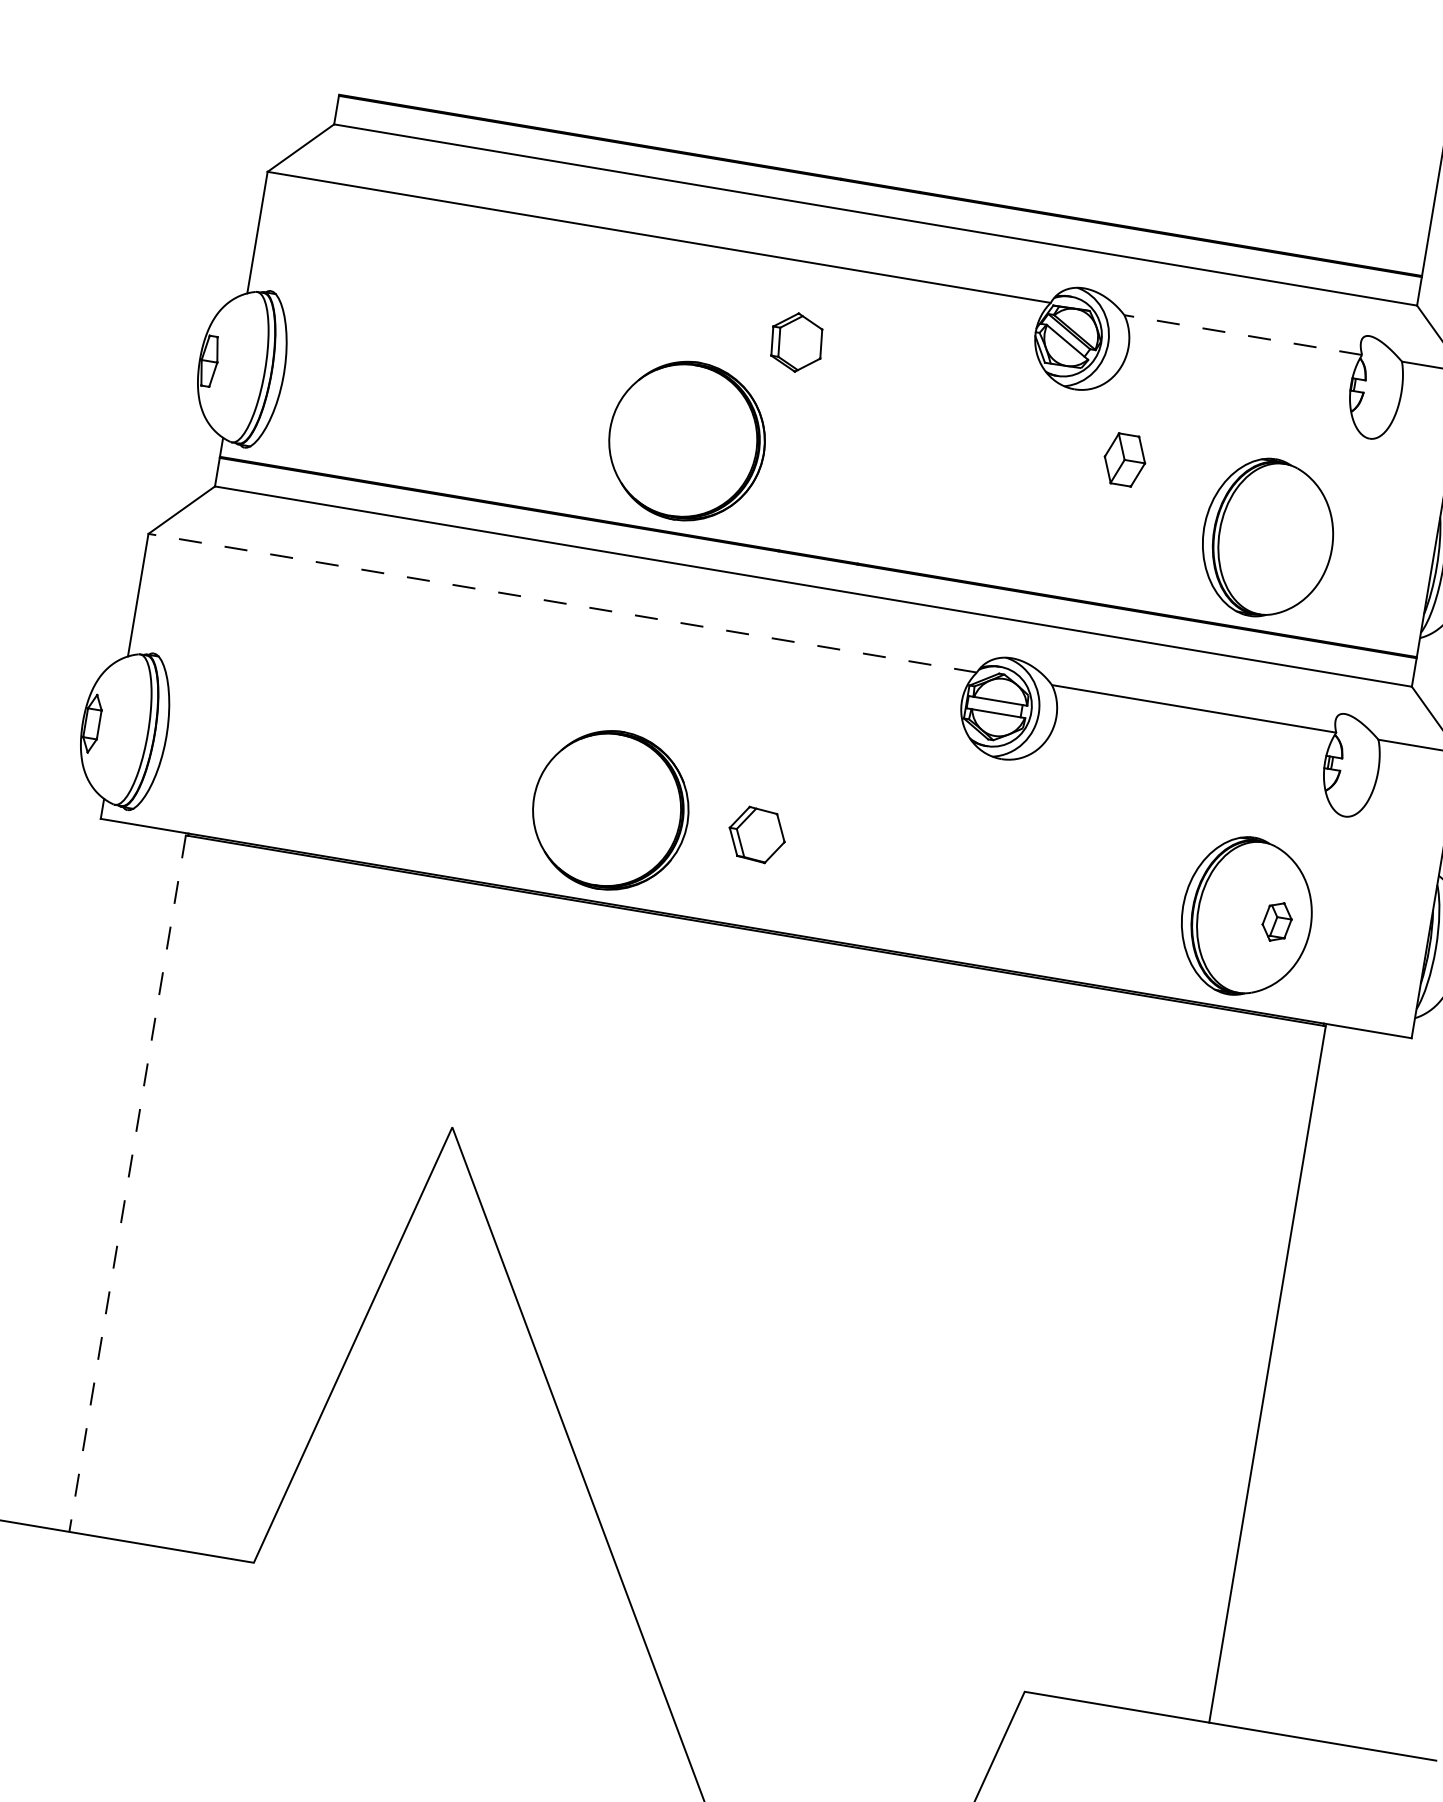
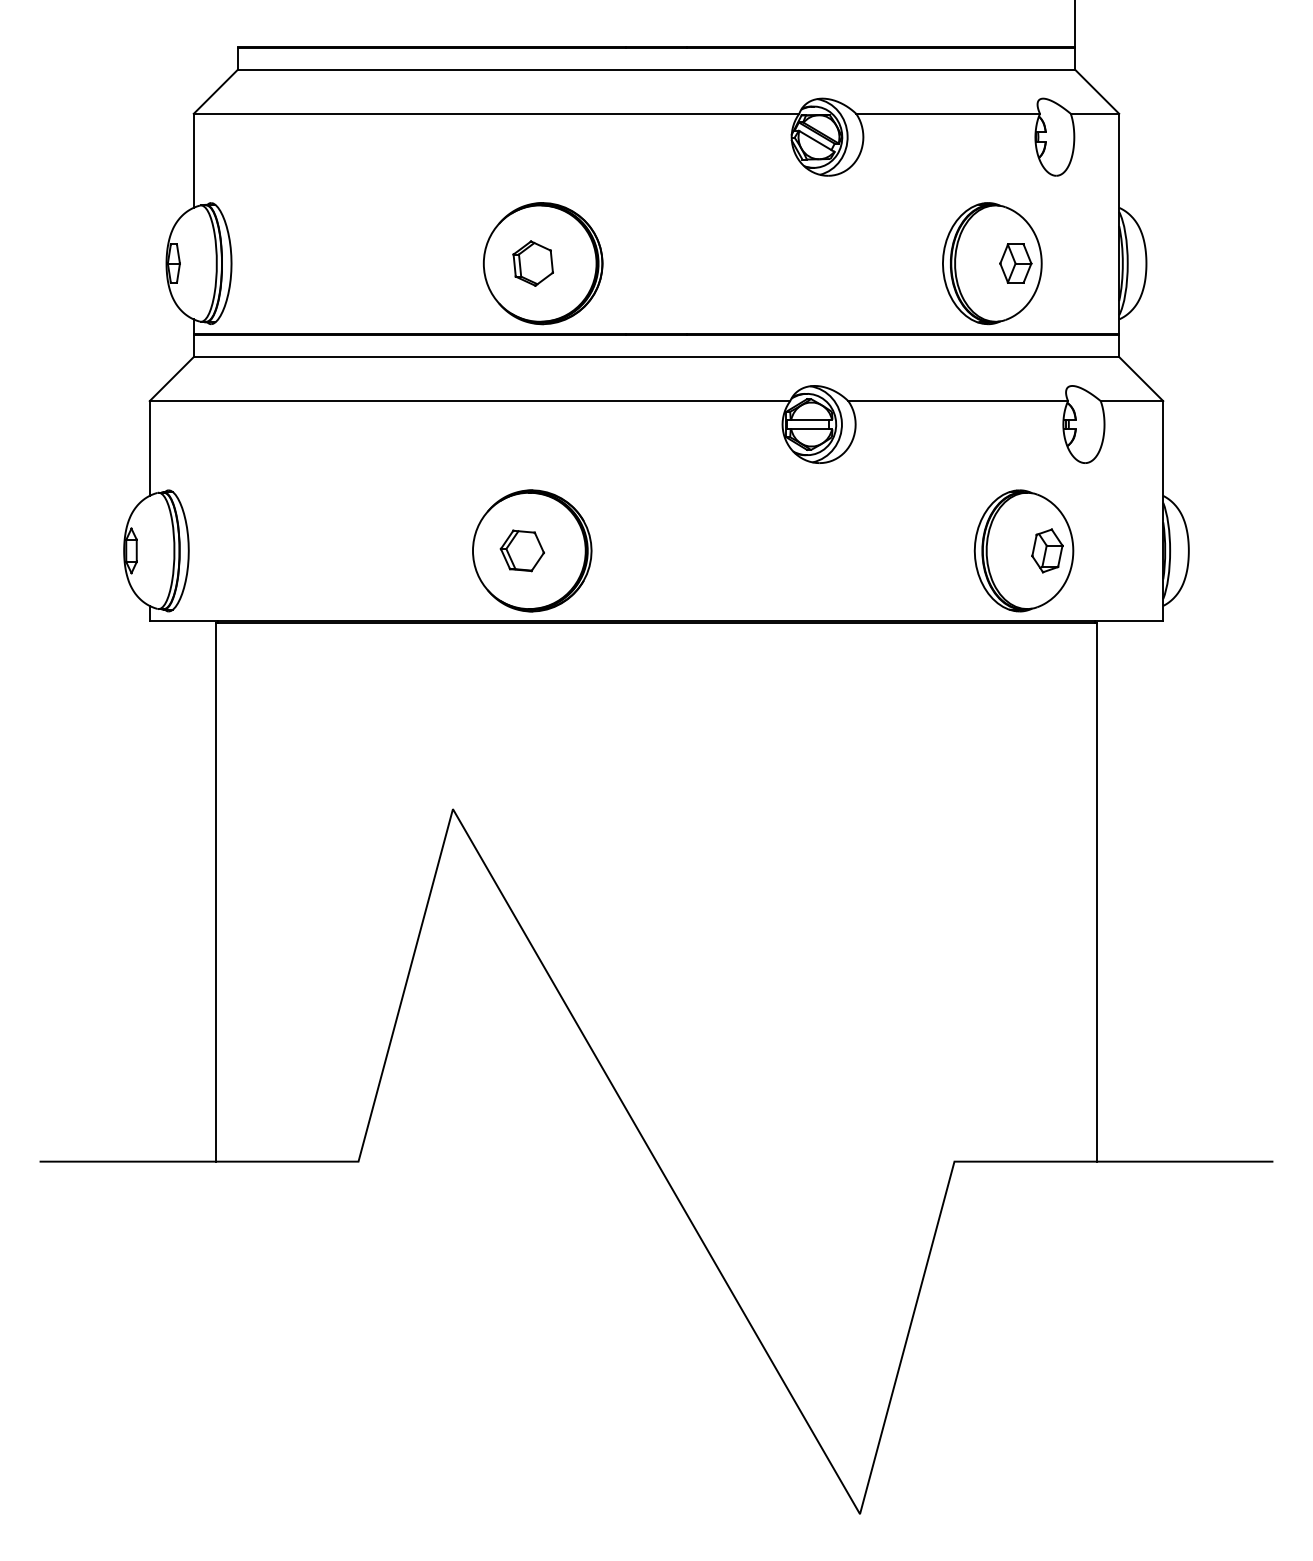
line: (1243, 334) -> (948, 113), dashed -> solid
part: (795, 342) -> (532, 263), moved
part: (1124, 459) -> (1015, 263), moved
line: (561, 603) -> (469, 401), dashed -> solid
part: (756, 834) -> (521, 550), moved
part: (1277, 921) -> (1047, 550), size x1.43
line: (127, 1183) -> (215, 892), dashed -> solid

